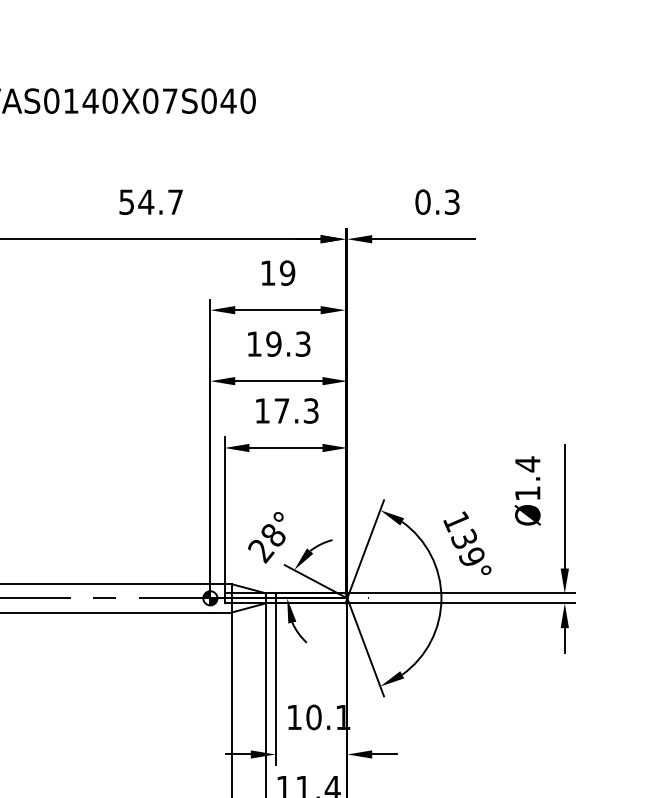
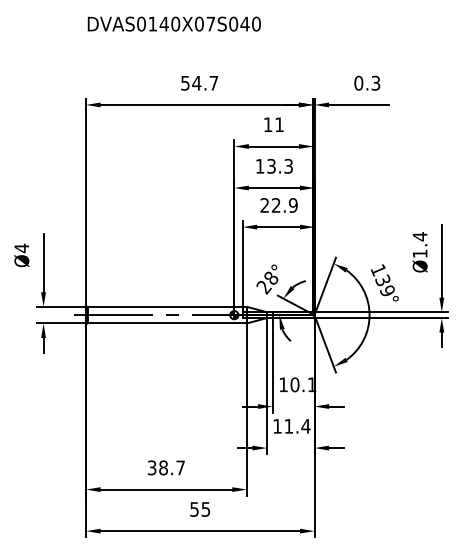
text: (287, 272) -> (279, 124), 19 -> 11
text: (273, 344) -> (271, 166), 19.3 -> 13.3
text: (285, 411) -> (278, 205), 17.3 -> 22.9

